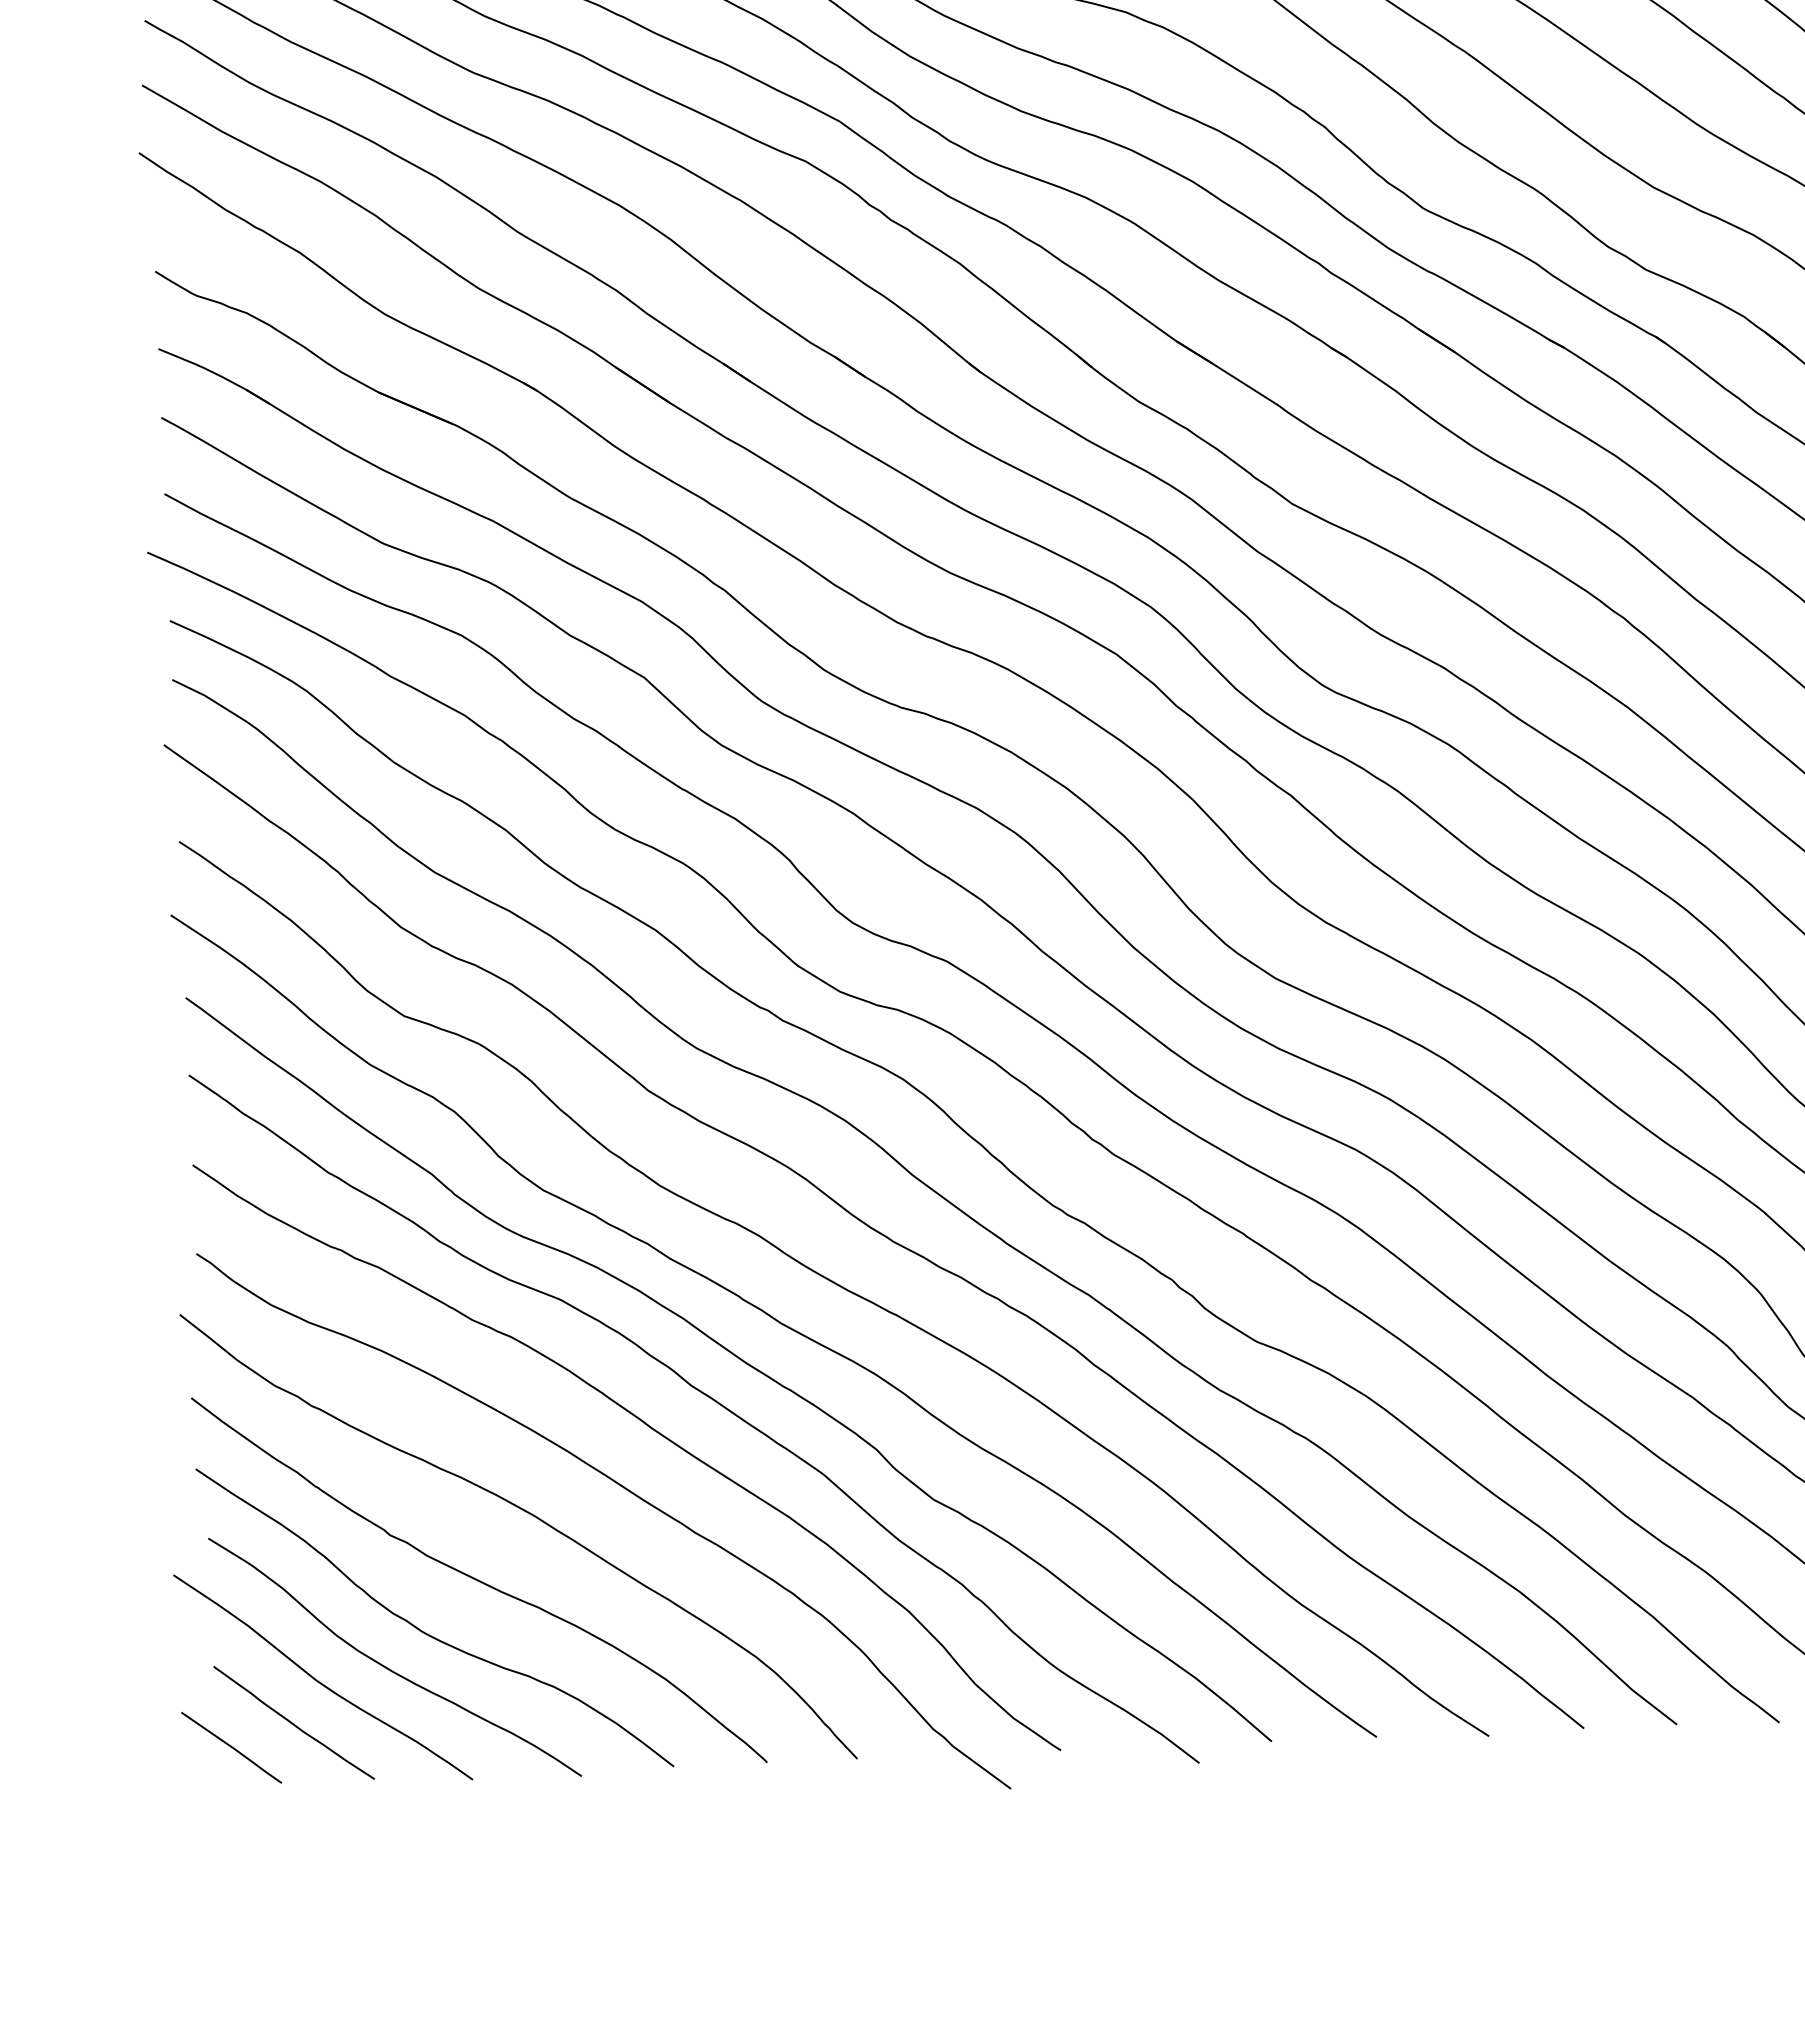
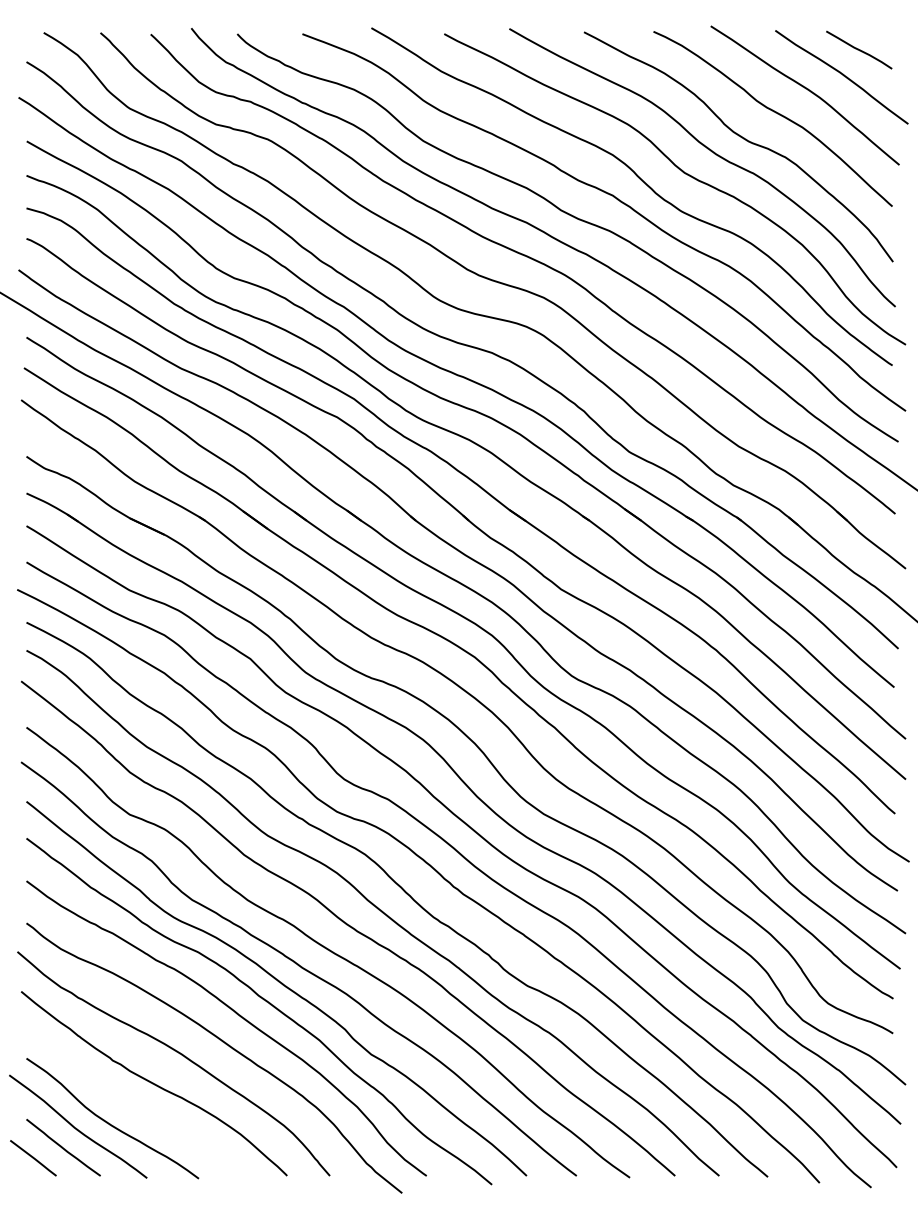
curve: (429, 1632) -> (129, 1107), removed

